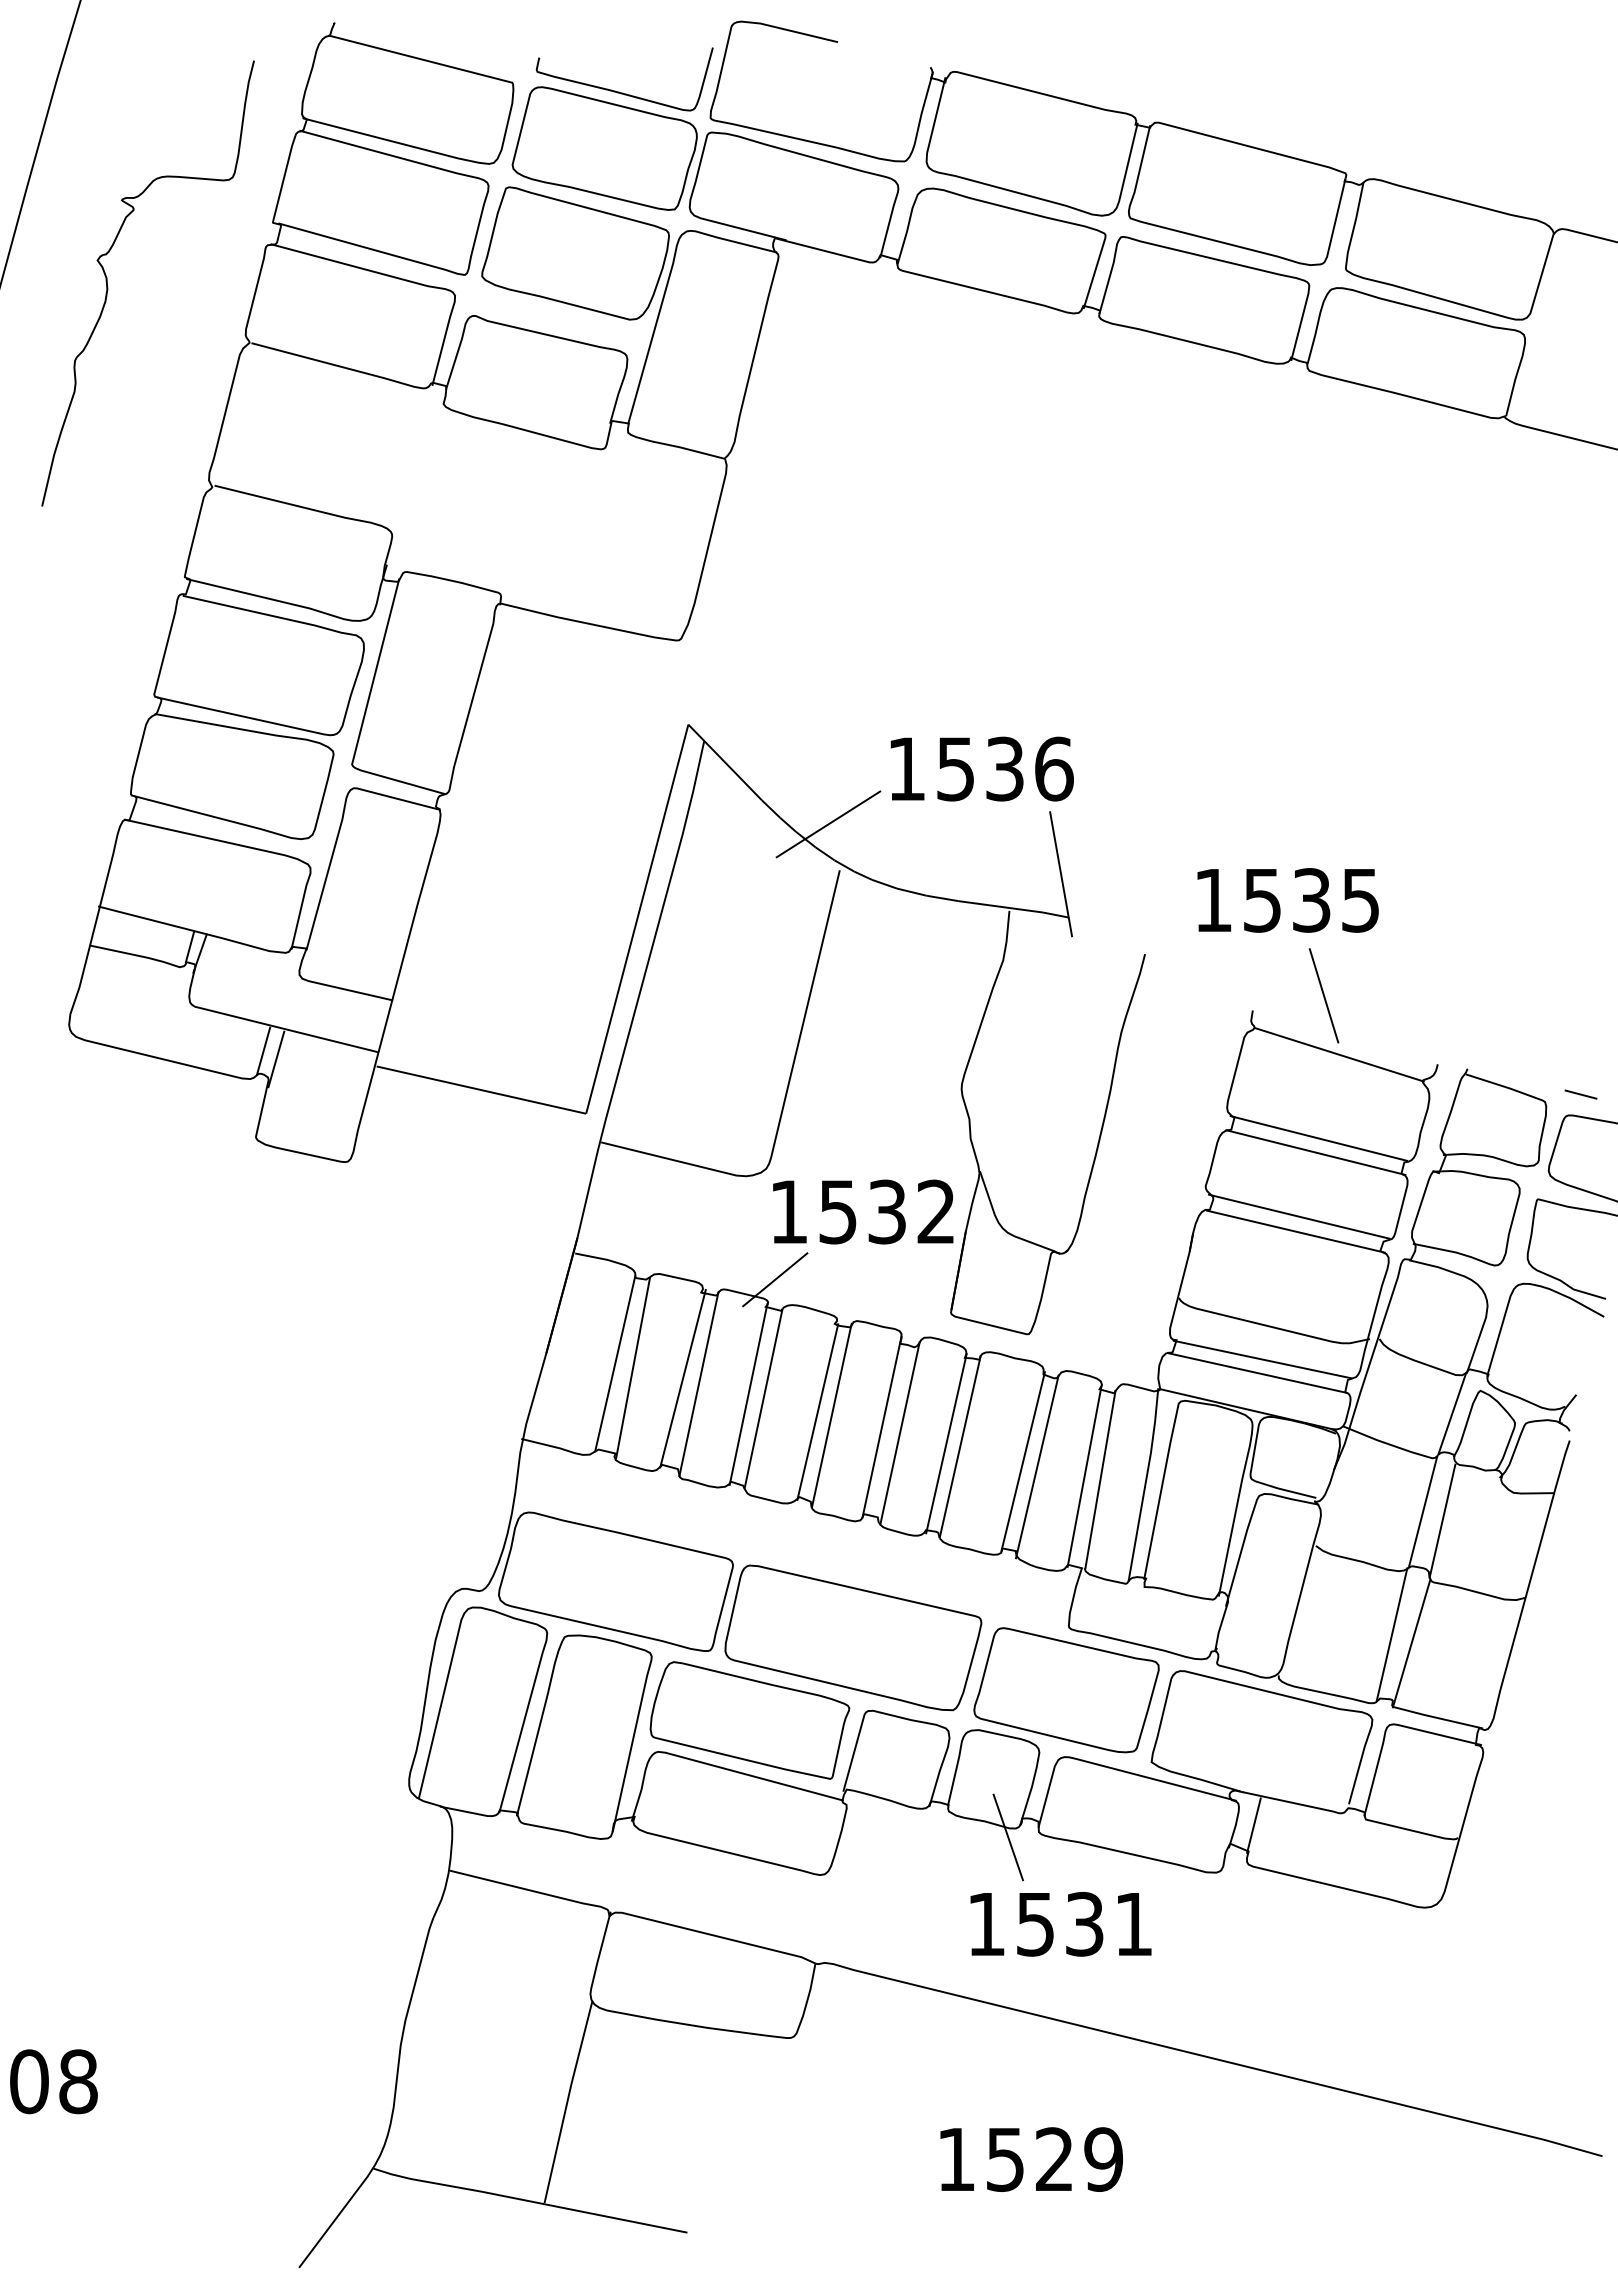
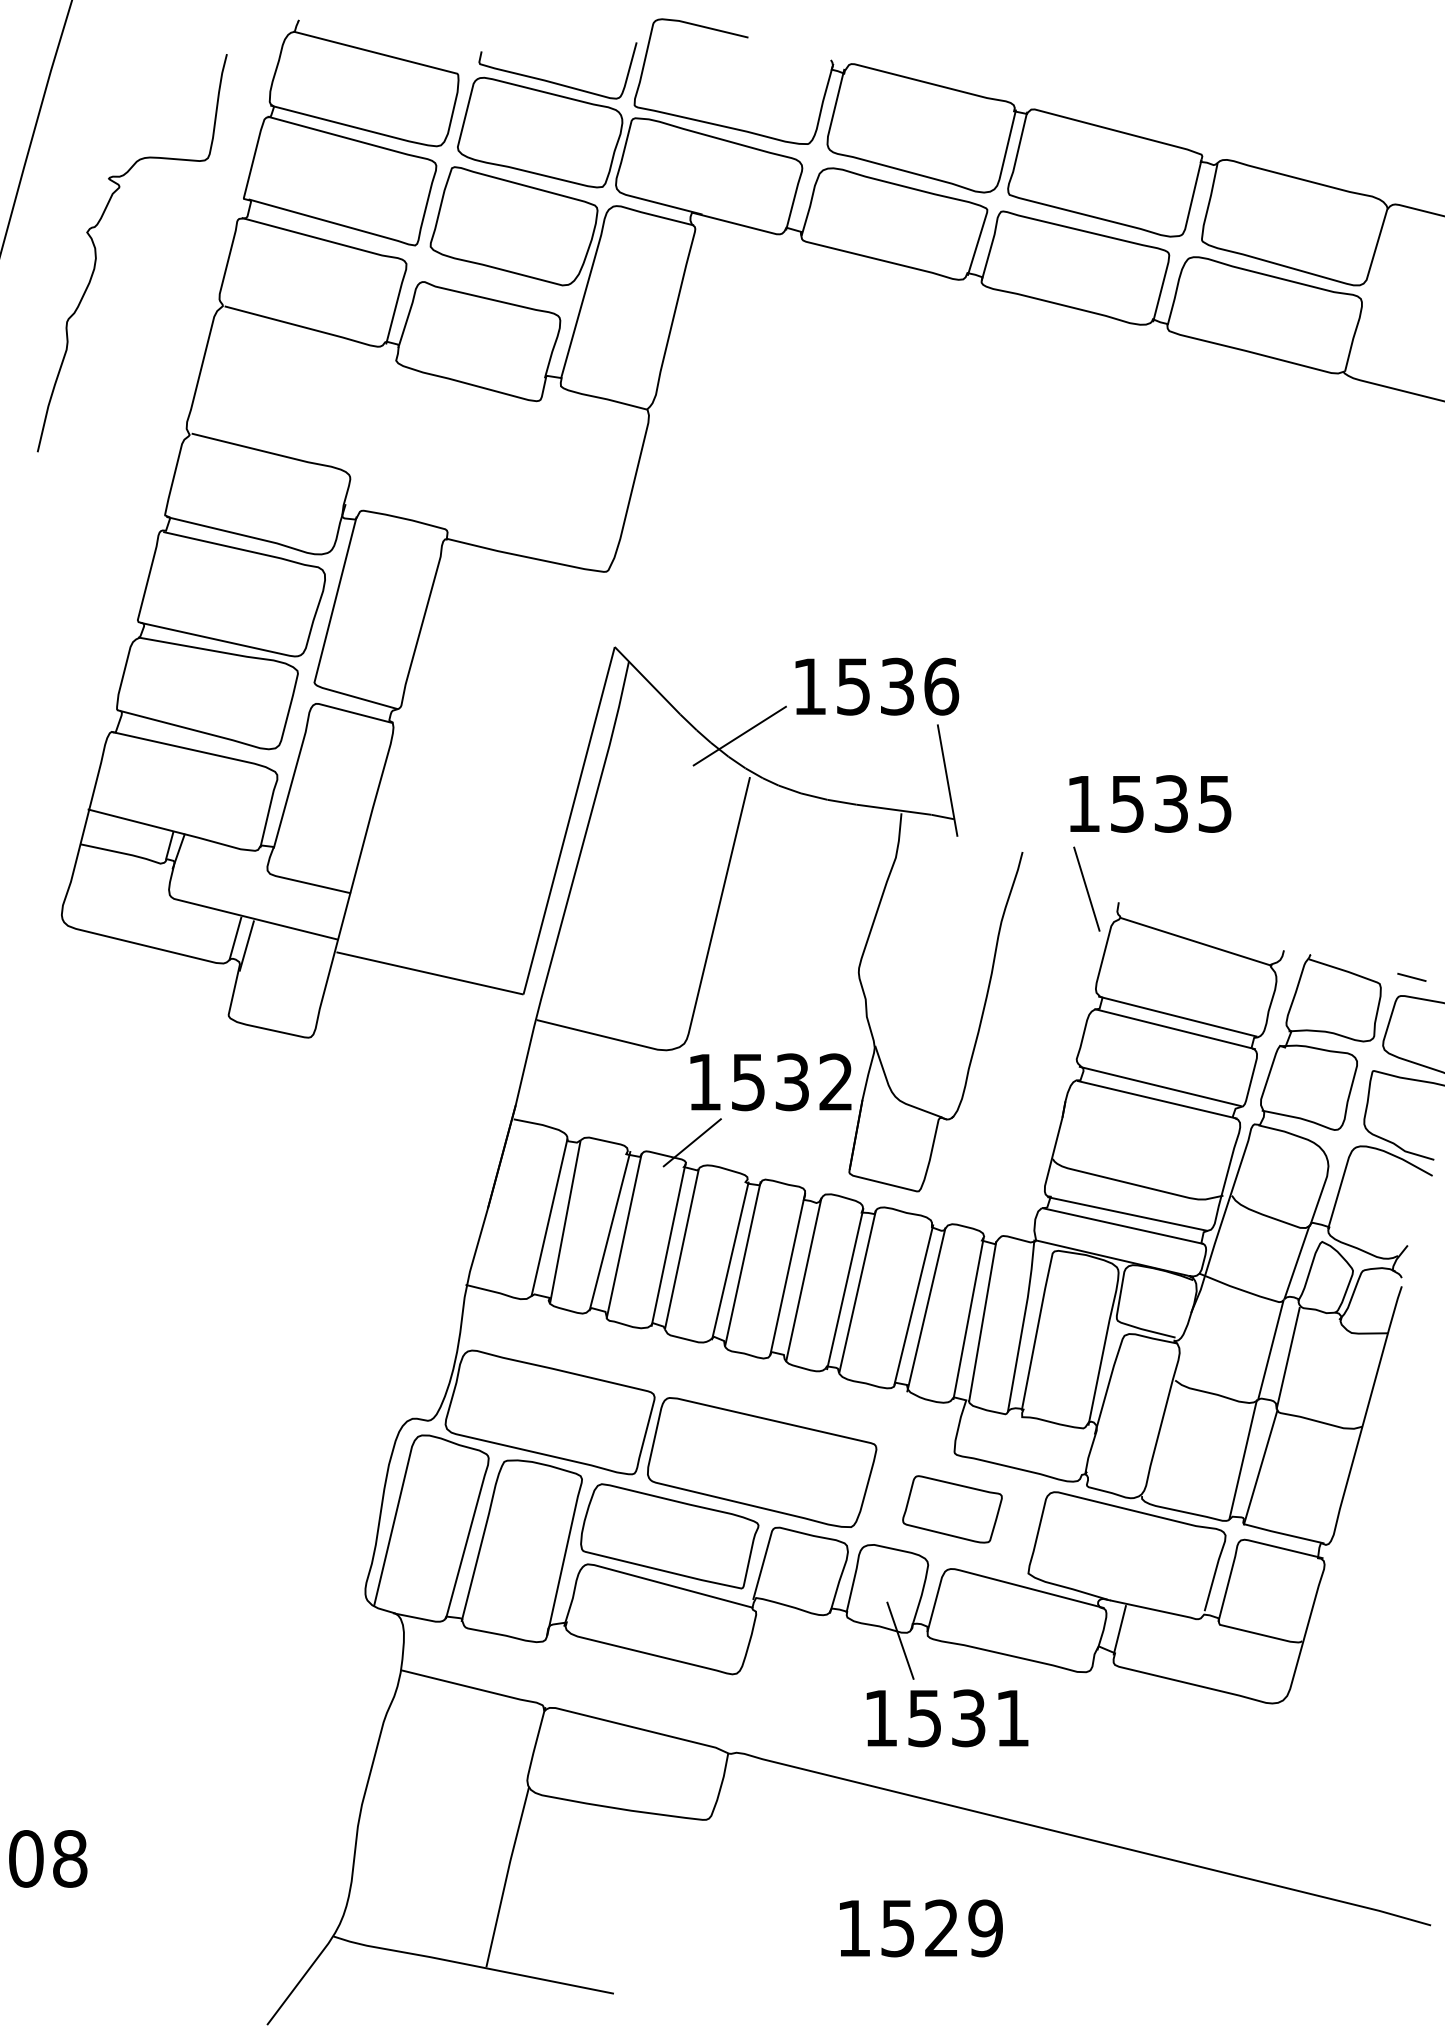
line: (1323, 995) -> (1086, 888), moved
part: (1066, 1690) -> (952, 1509), size x0.6

